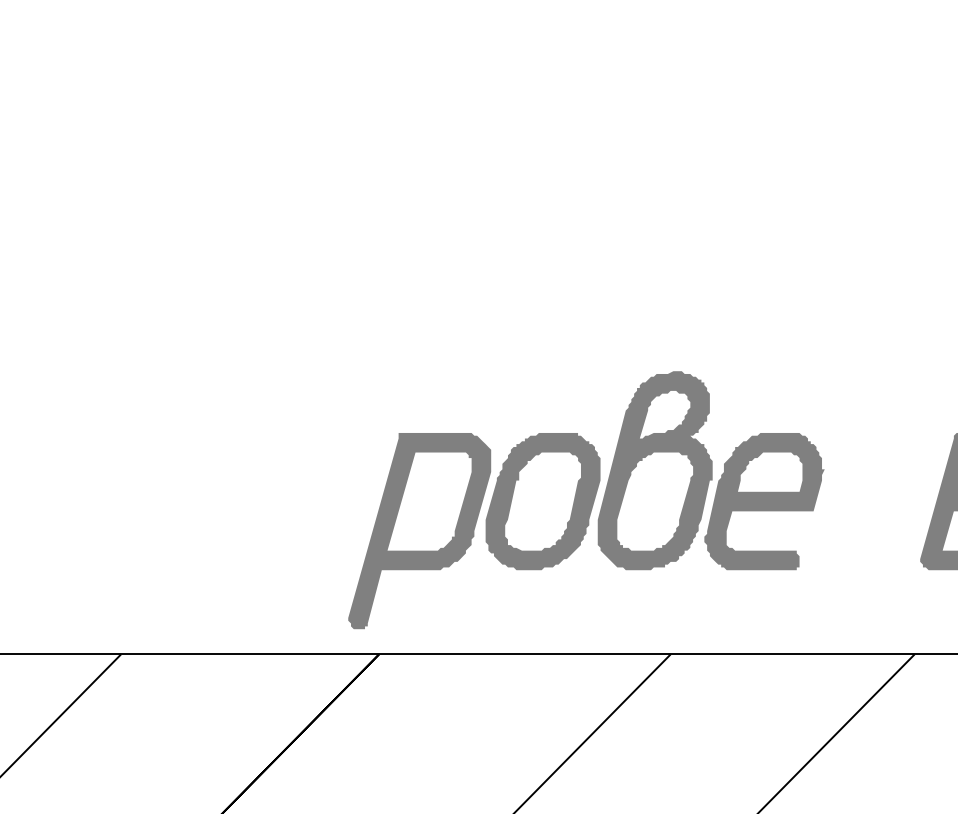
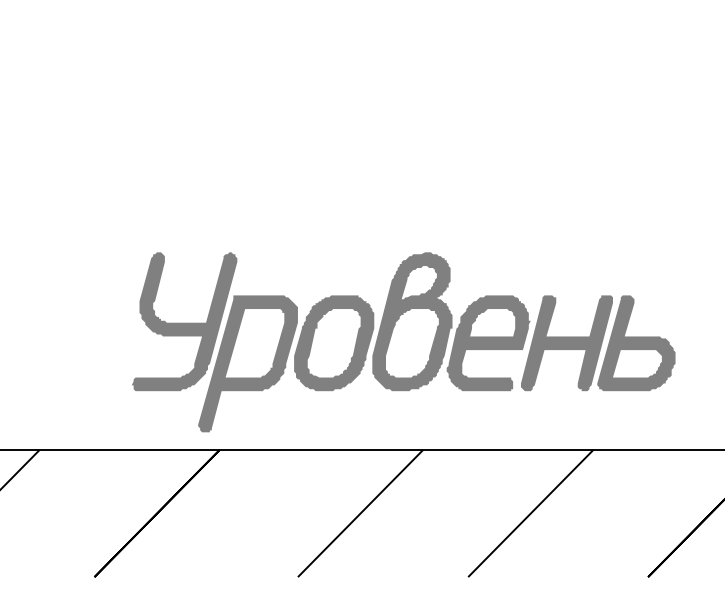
fill: (328, 470) -> (184, 321), added
fill: (876, 501) -> (566, 343), added

